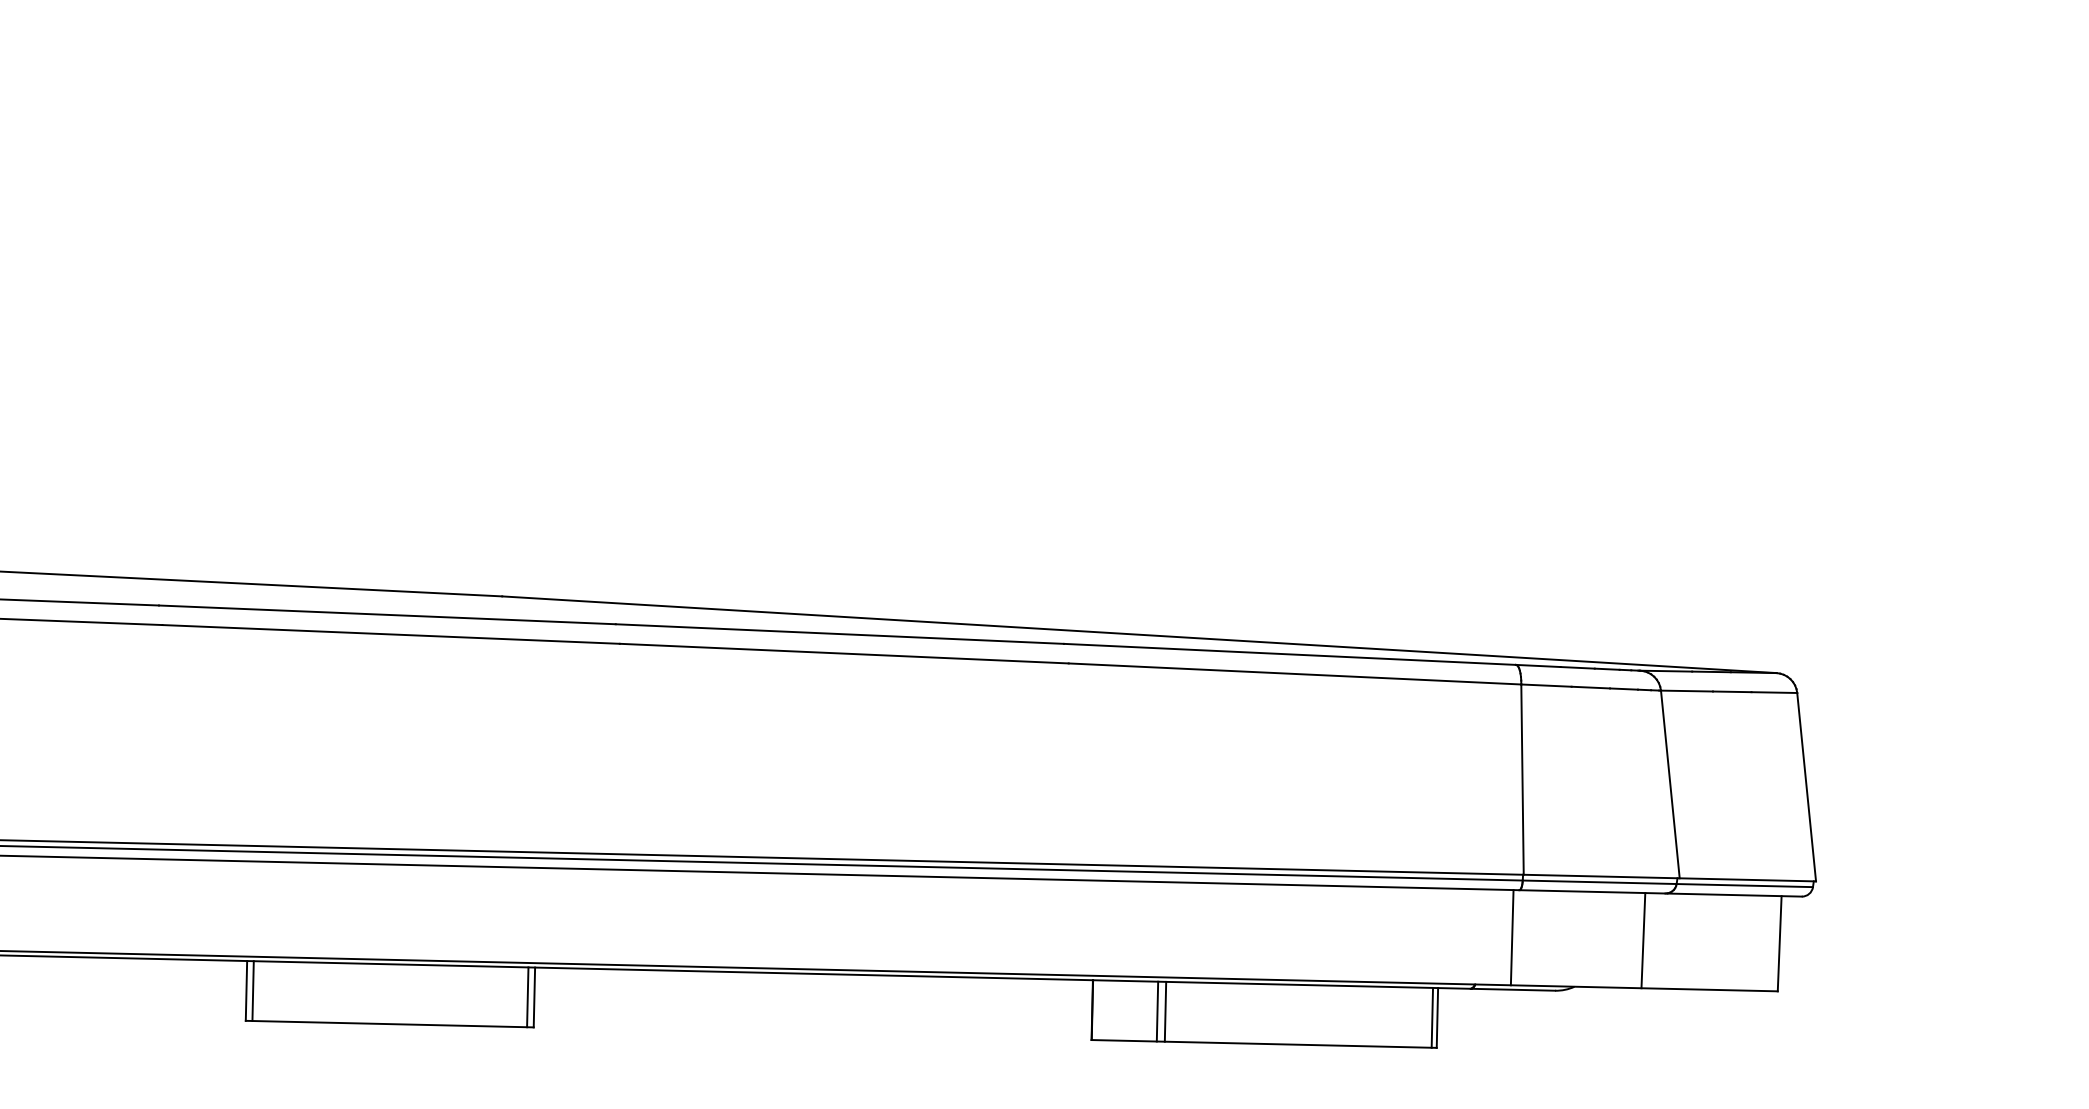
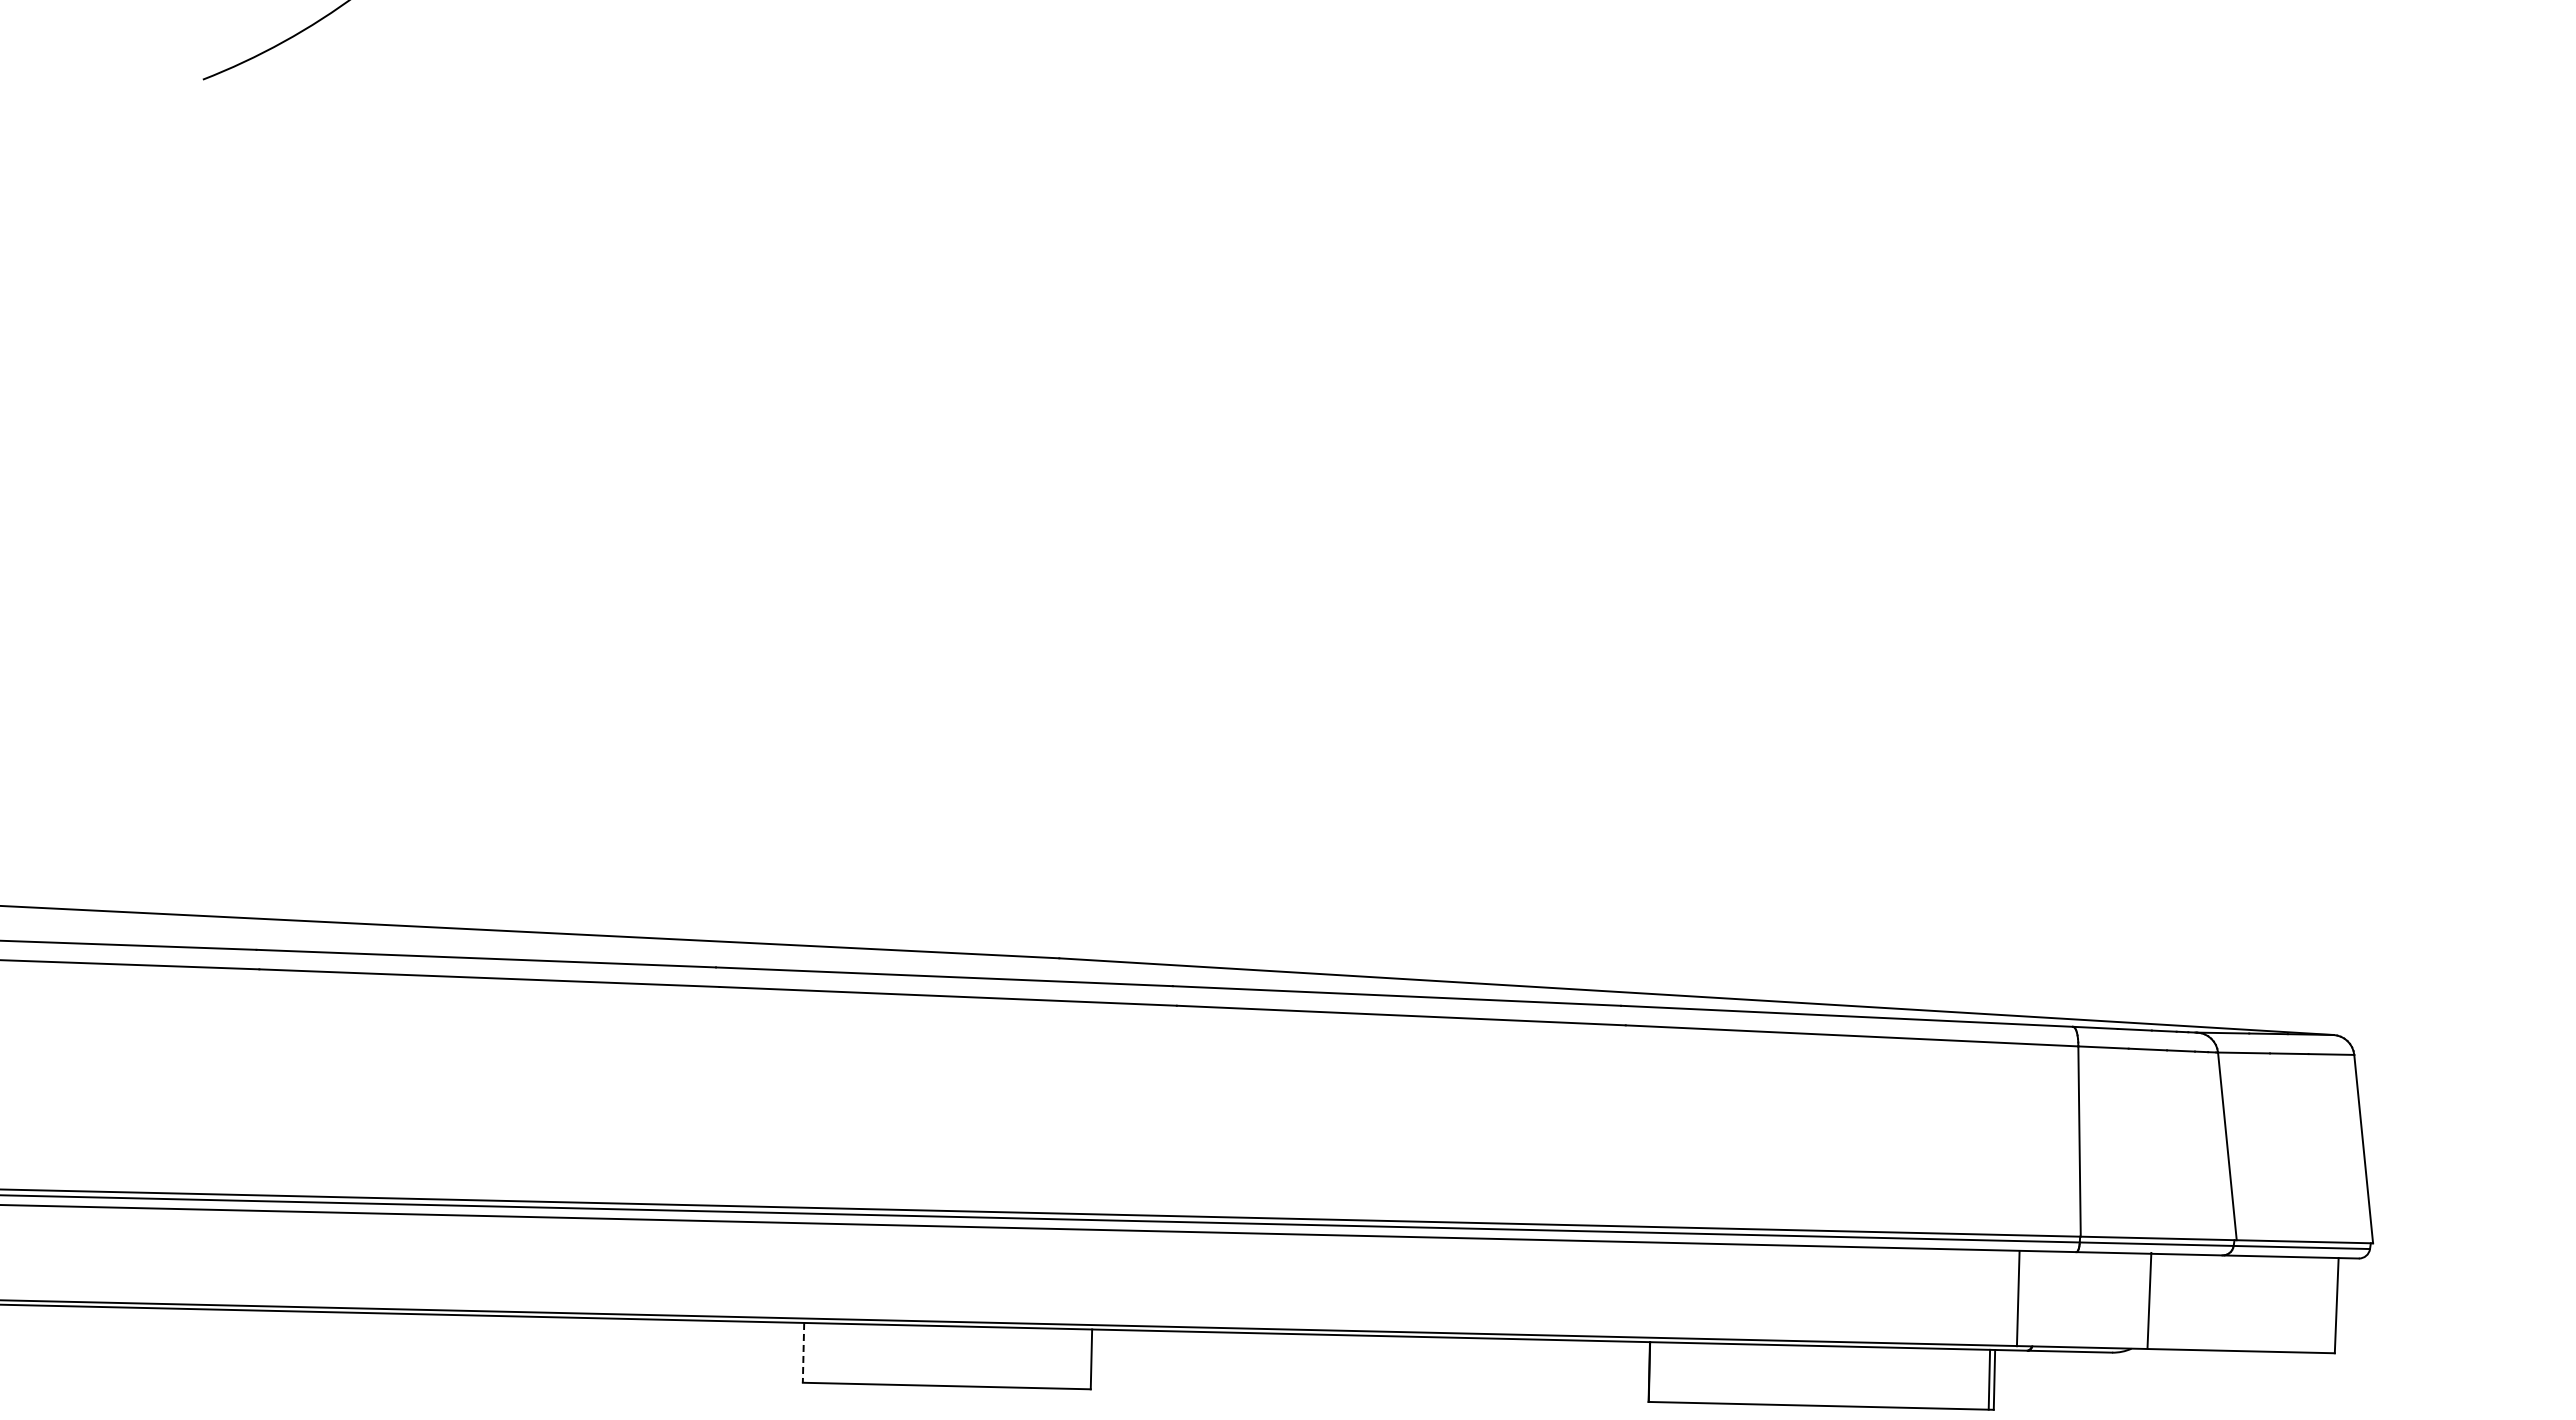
line: (1511, 937) -> (2017, 1298), moved
line: (1643, 940) -> (2149, 1300), moved
line: (246, 990) -> (803, 1352), solid -> dashed
line: (252, 990) -> (809, 1352), removed
line: (527, 997) -> (1084, 1359), removed
line: (1157, 1011) -> (1714, 1373), removed
line: (1165, 1011) -> (1722, 1373), removed

